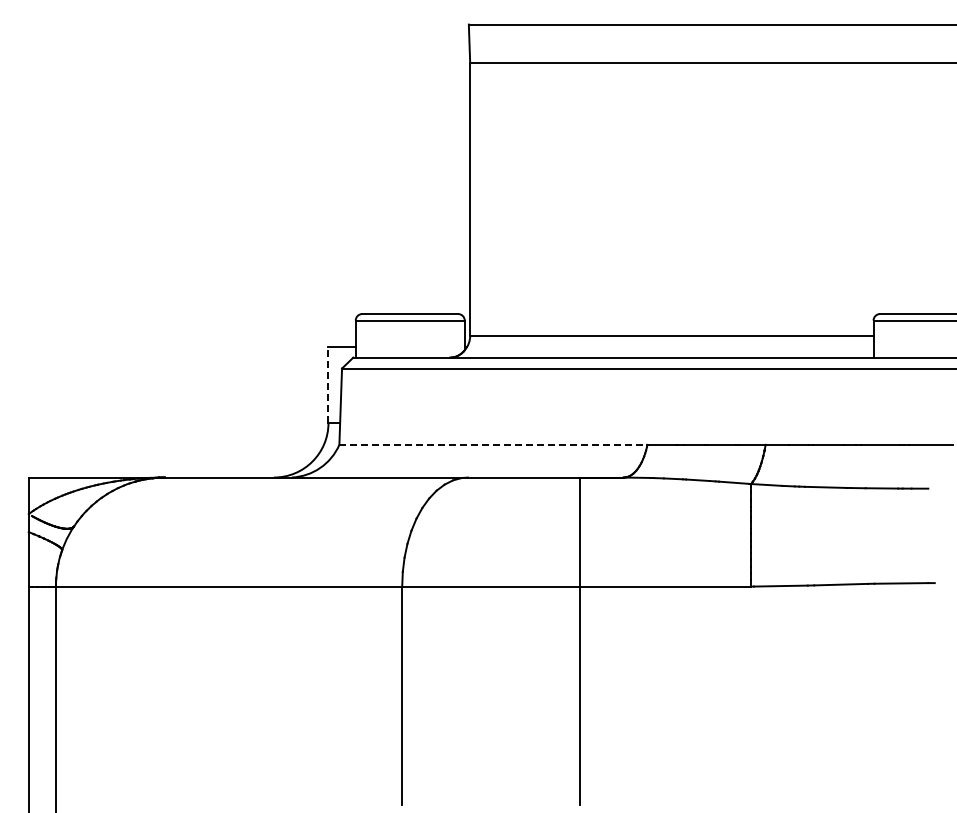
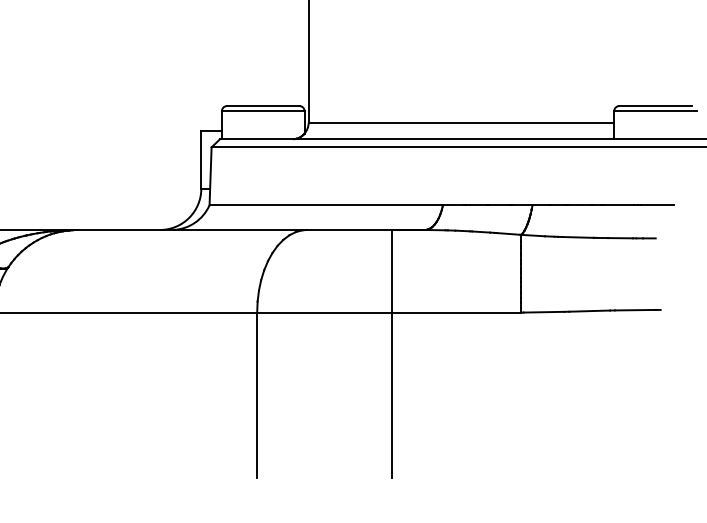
line: (328, 384) -> (201, 159), dashed -> solid
line: (493, 444) -> (326, 204), dashed -> solid

